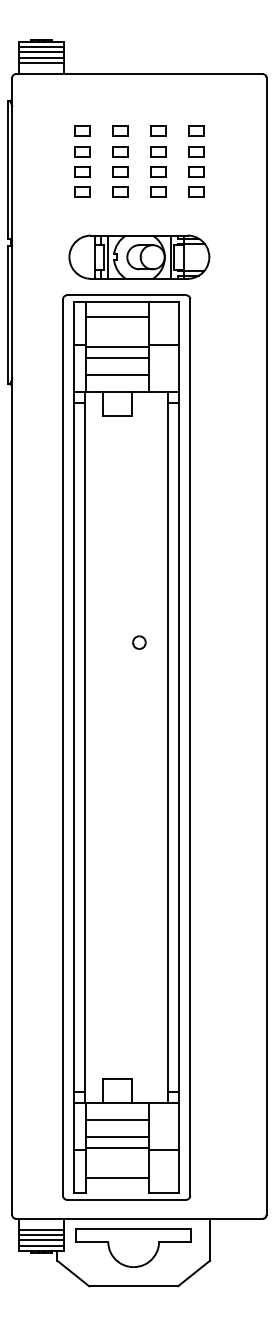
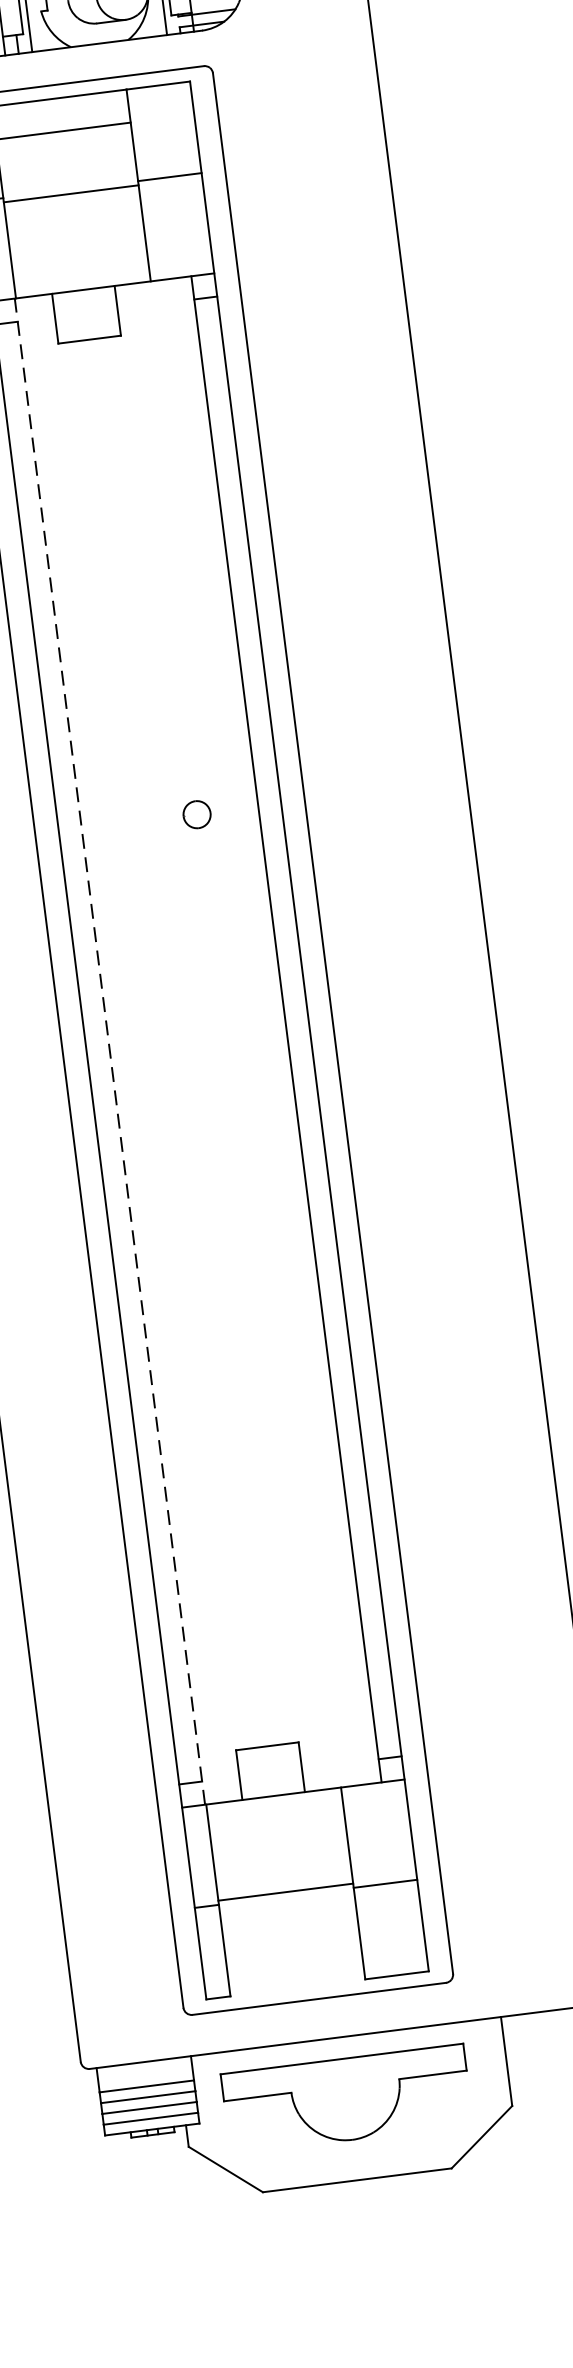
line: (117, 358) -> (74, 218), removed
line: (117, 375) -> (79, 254), removed
line: (85, 747) -> (110, 1051), solid -> dashed
line: (117, 1120) -> (278, 1833), removed
line: (117, 1136) -> (282, 1867), removed
line: (117, 1177) -> (293, 1954), removed

